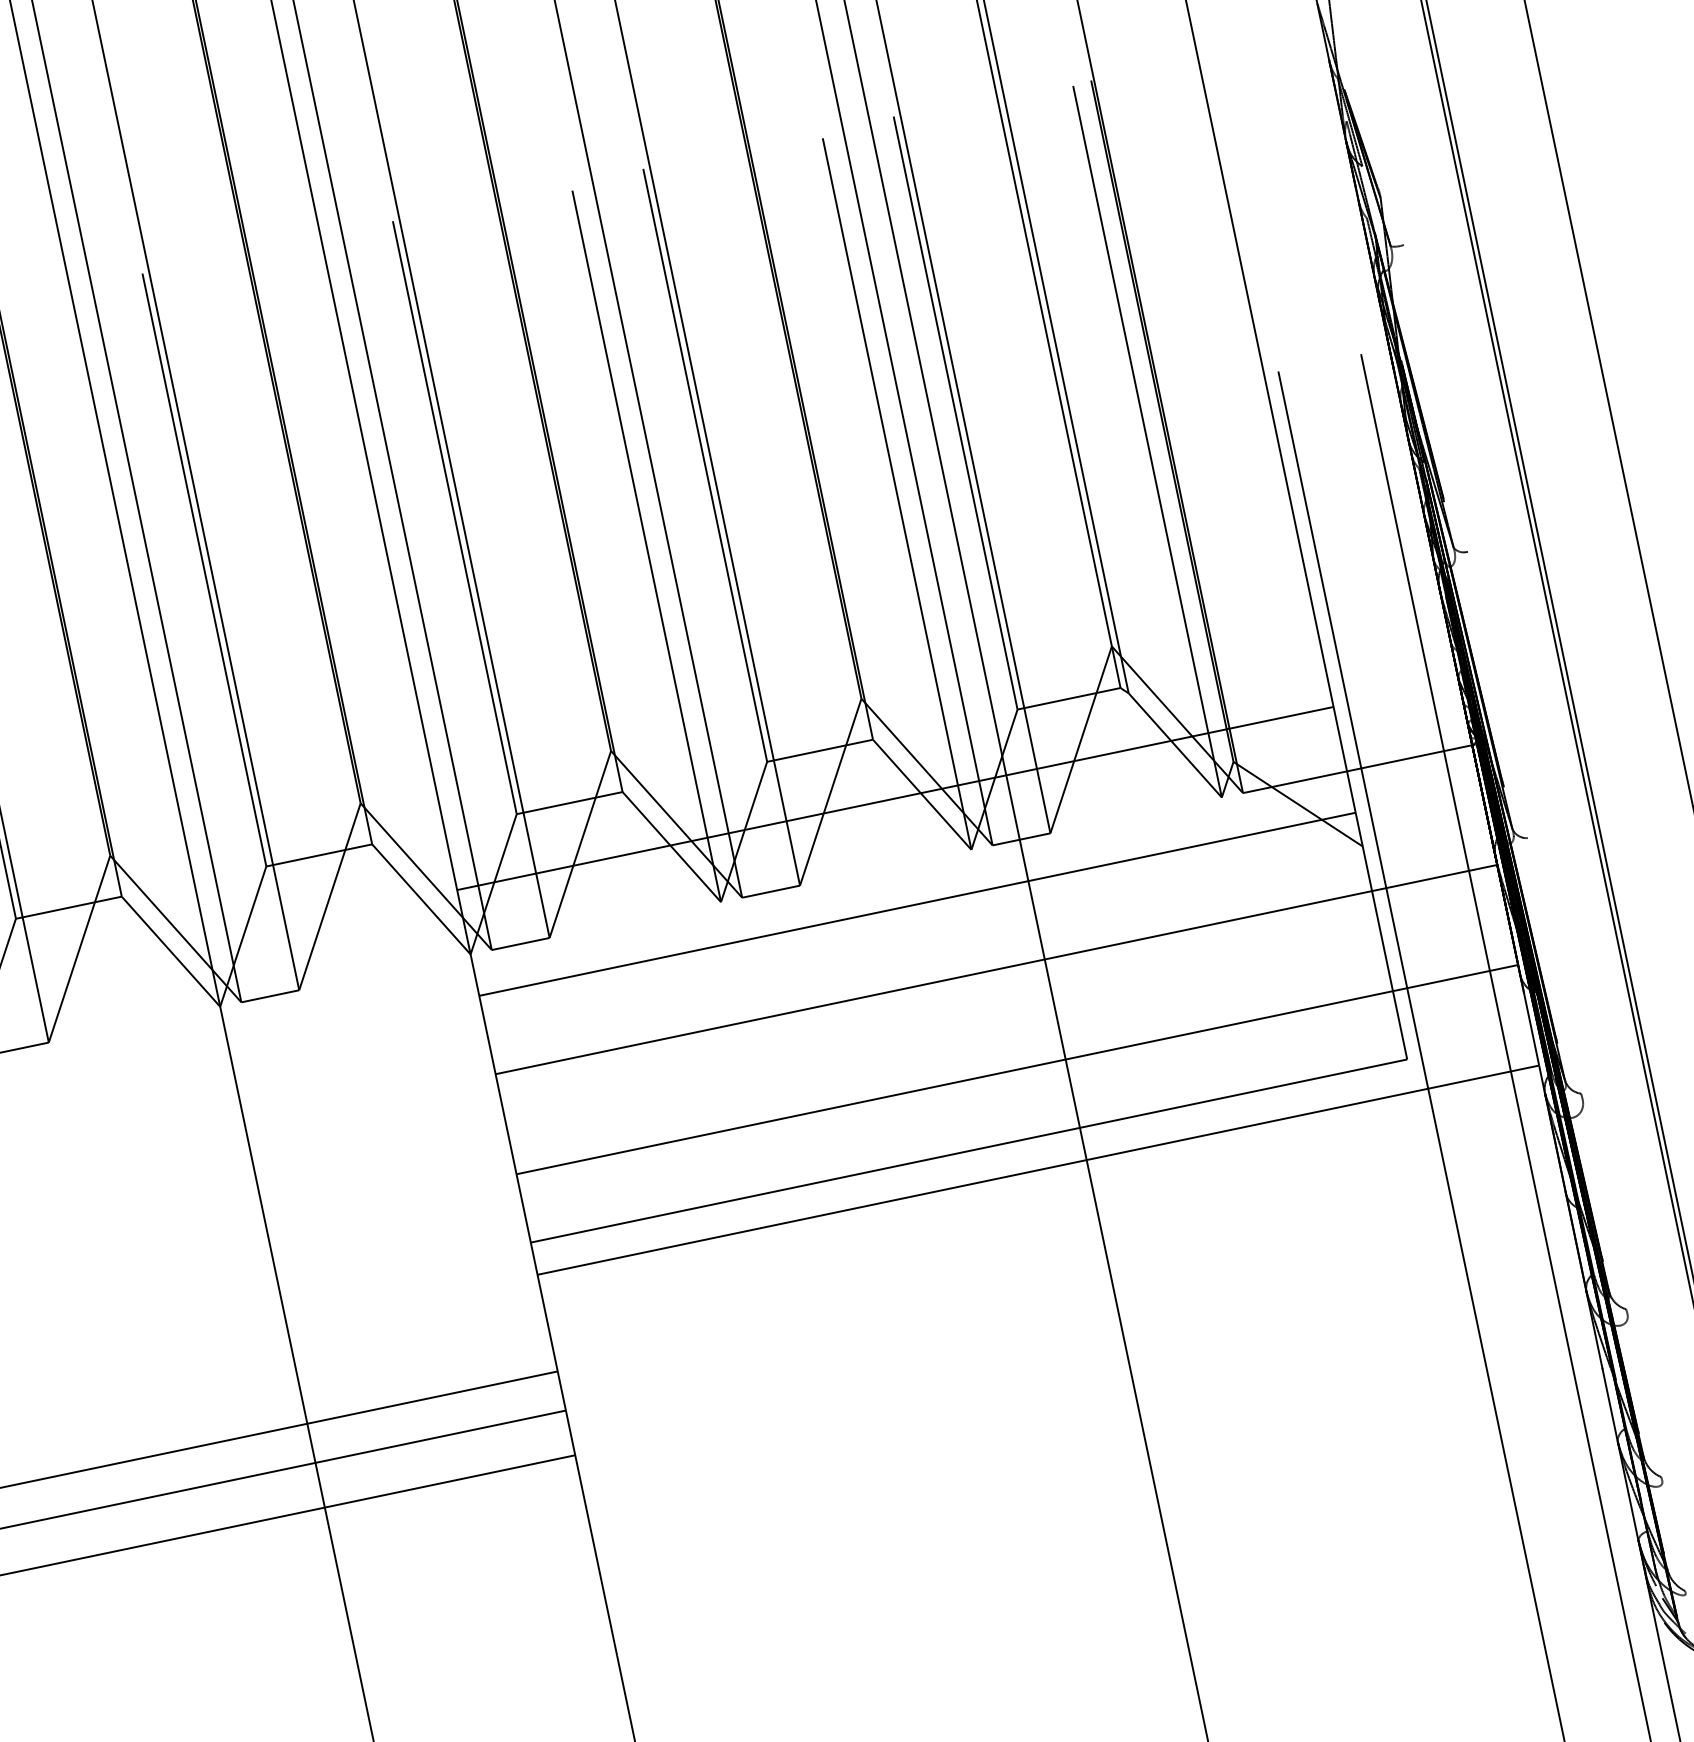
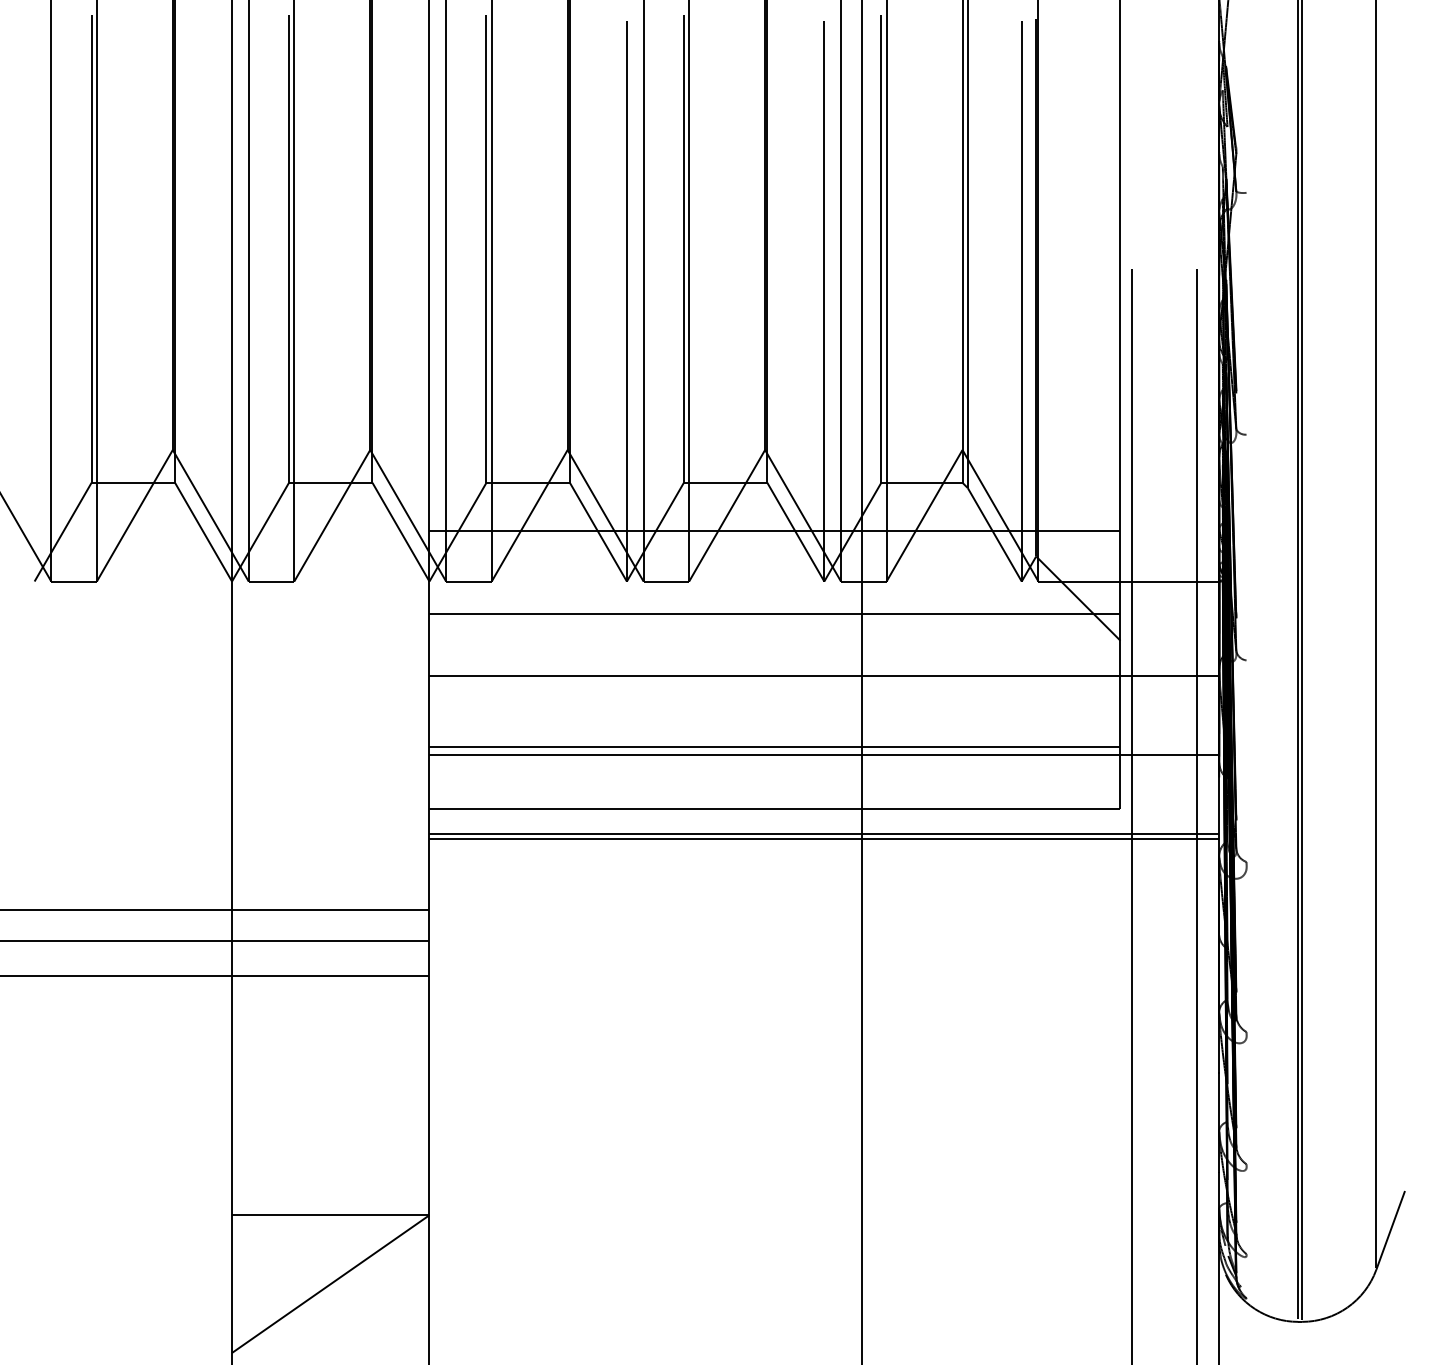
line: (952, 1073) -> (774, 747), added
line: (1040, 1177) -> (824, 839), added

